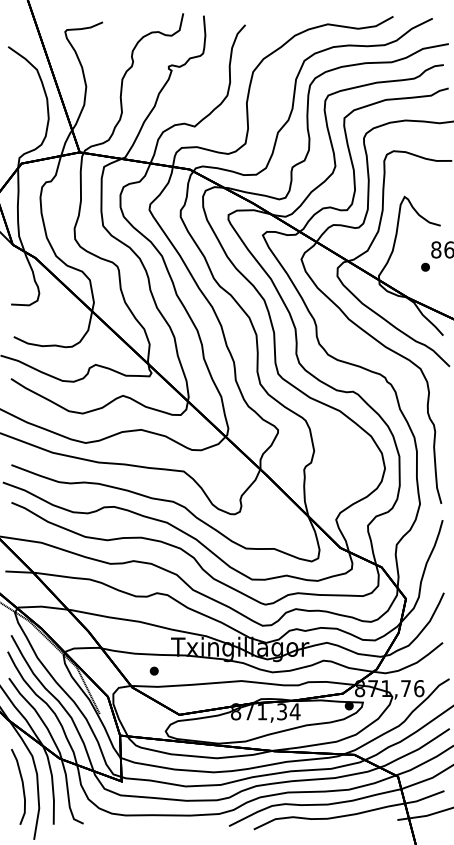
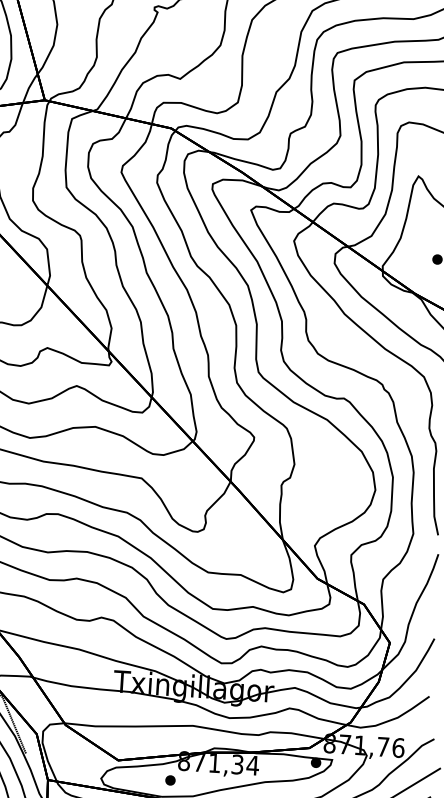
part: (153, 670) -> (169, 779), moved

